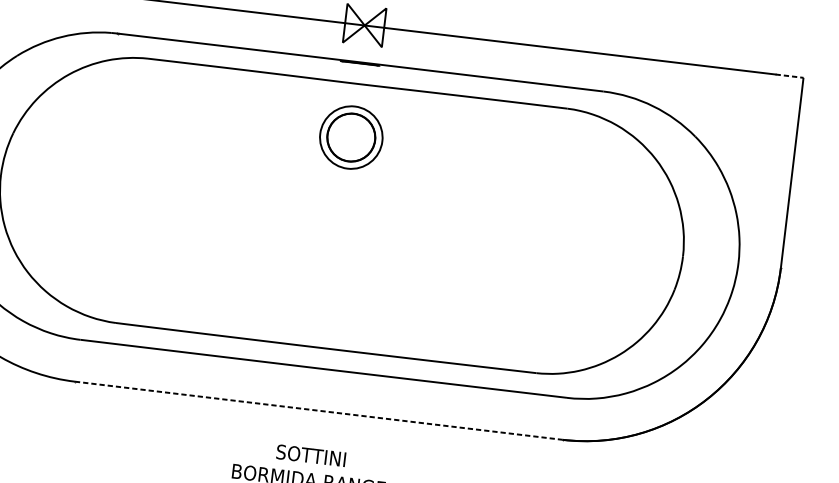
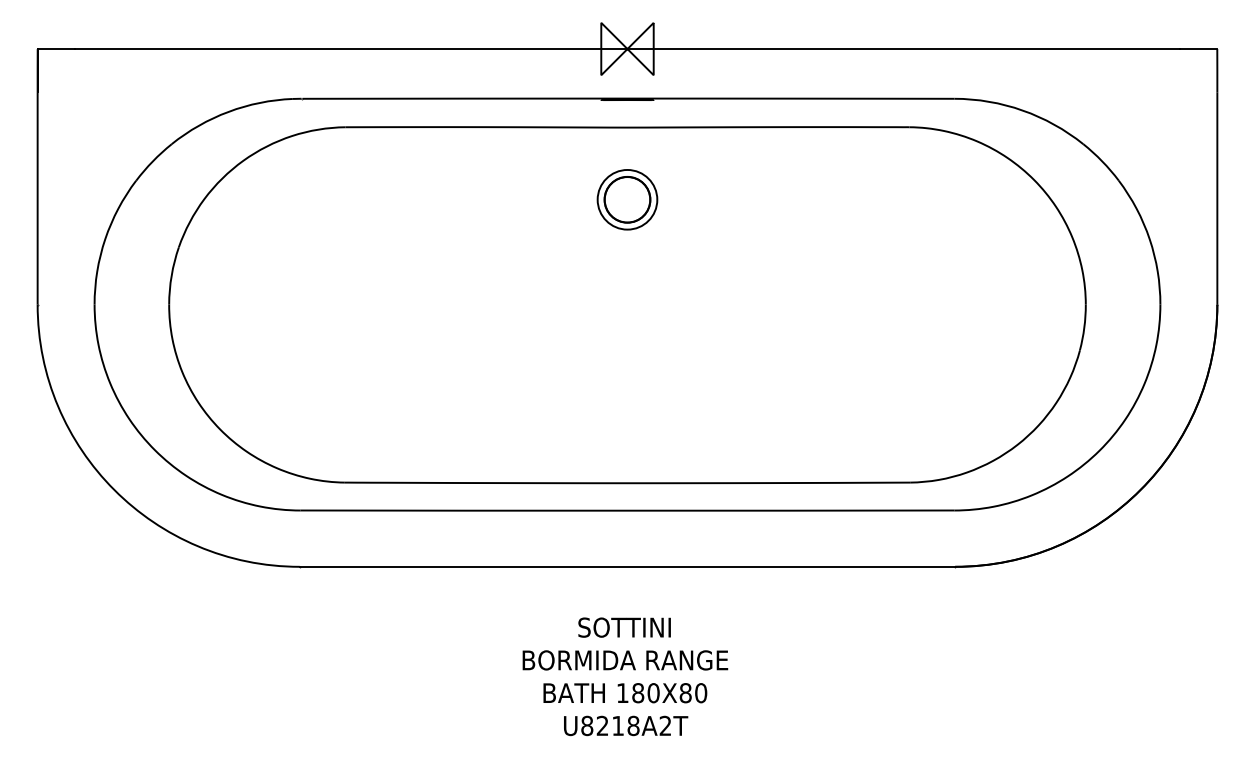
line: (789, 76) -> (1198, 49), dashed -> solid
part: (351, 137) -> (627, 199), size x0.71
line: (318, 410) -> (627, 566), dashed -> solid

